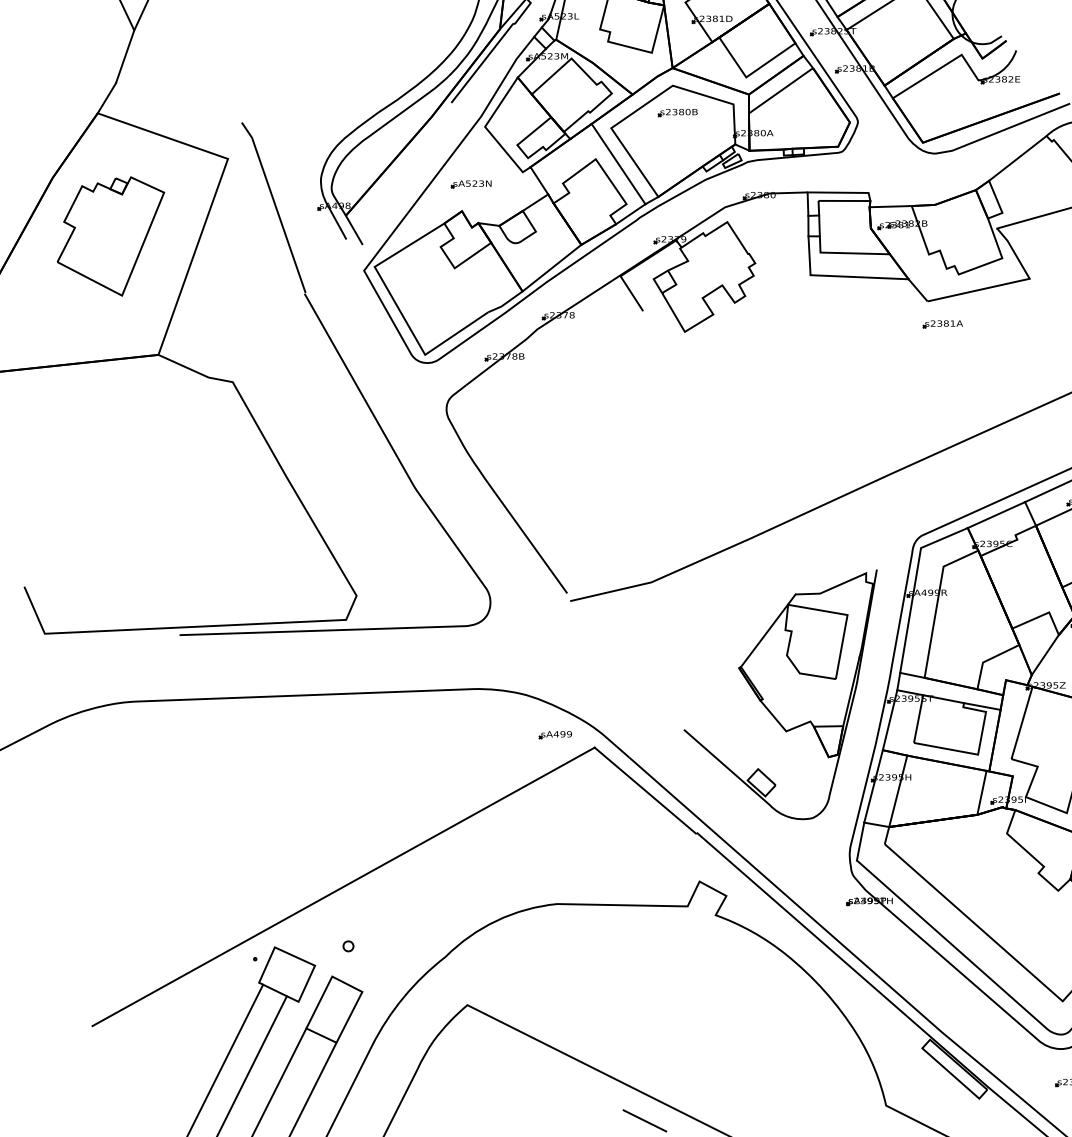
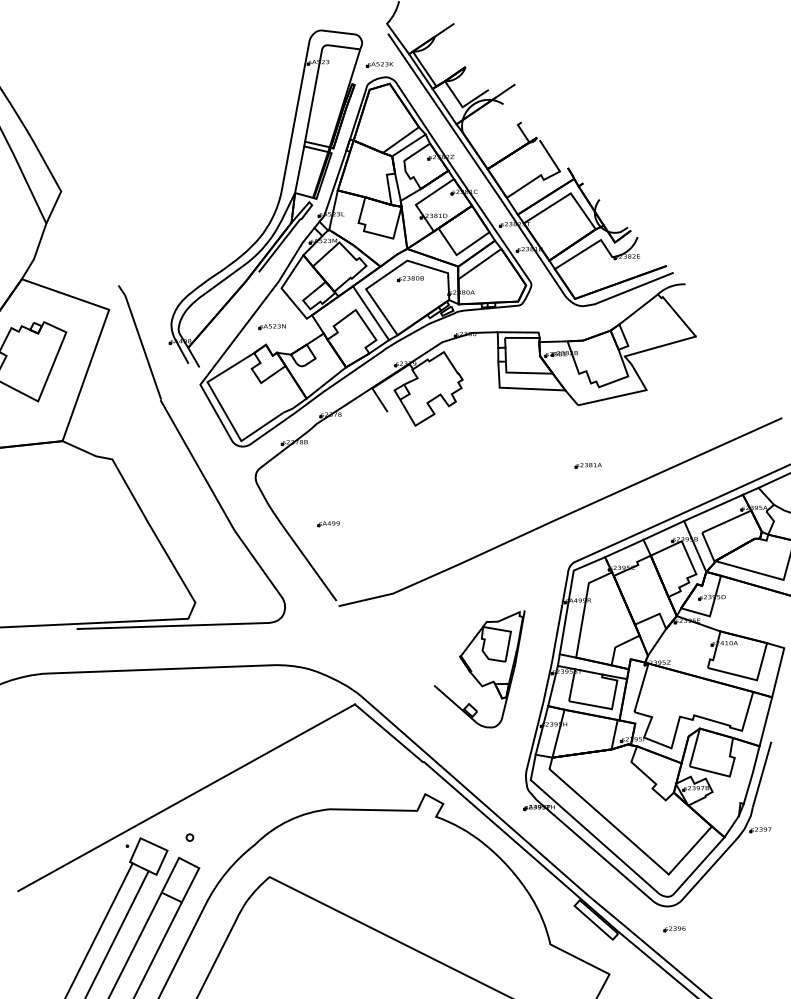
part: (941, 324) -> (587, 465), moved
part: (780, 695) -> (479, 669), size x0.7
part: (555, 735) -> (328, 524), moved
line: (644, 1120) -> (388, 954), removed

